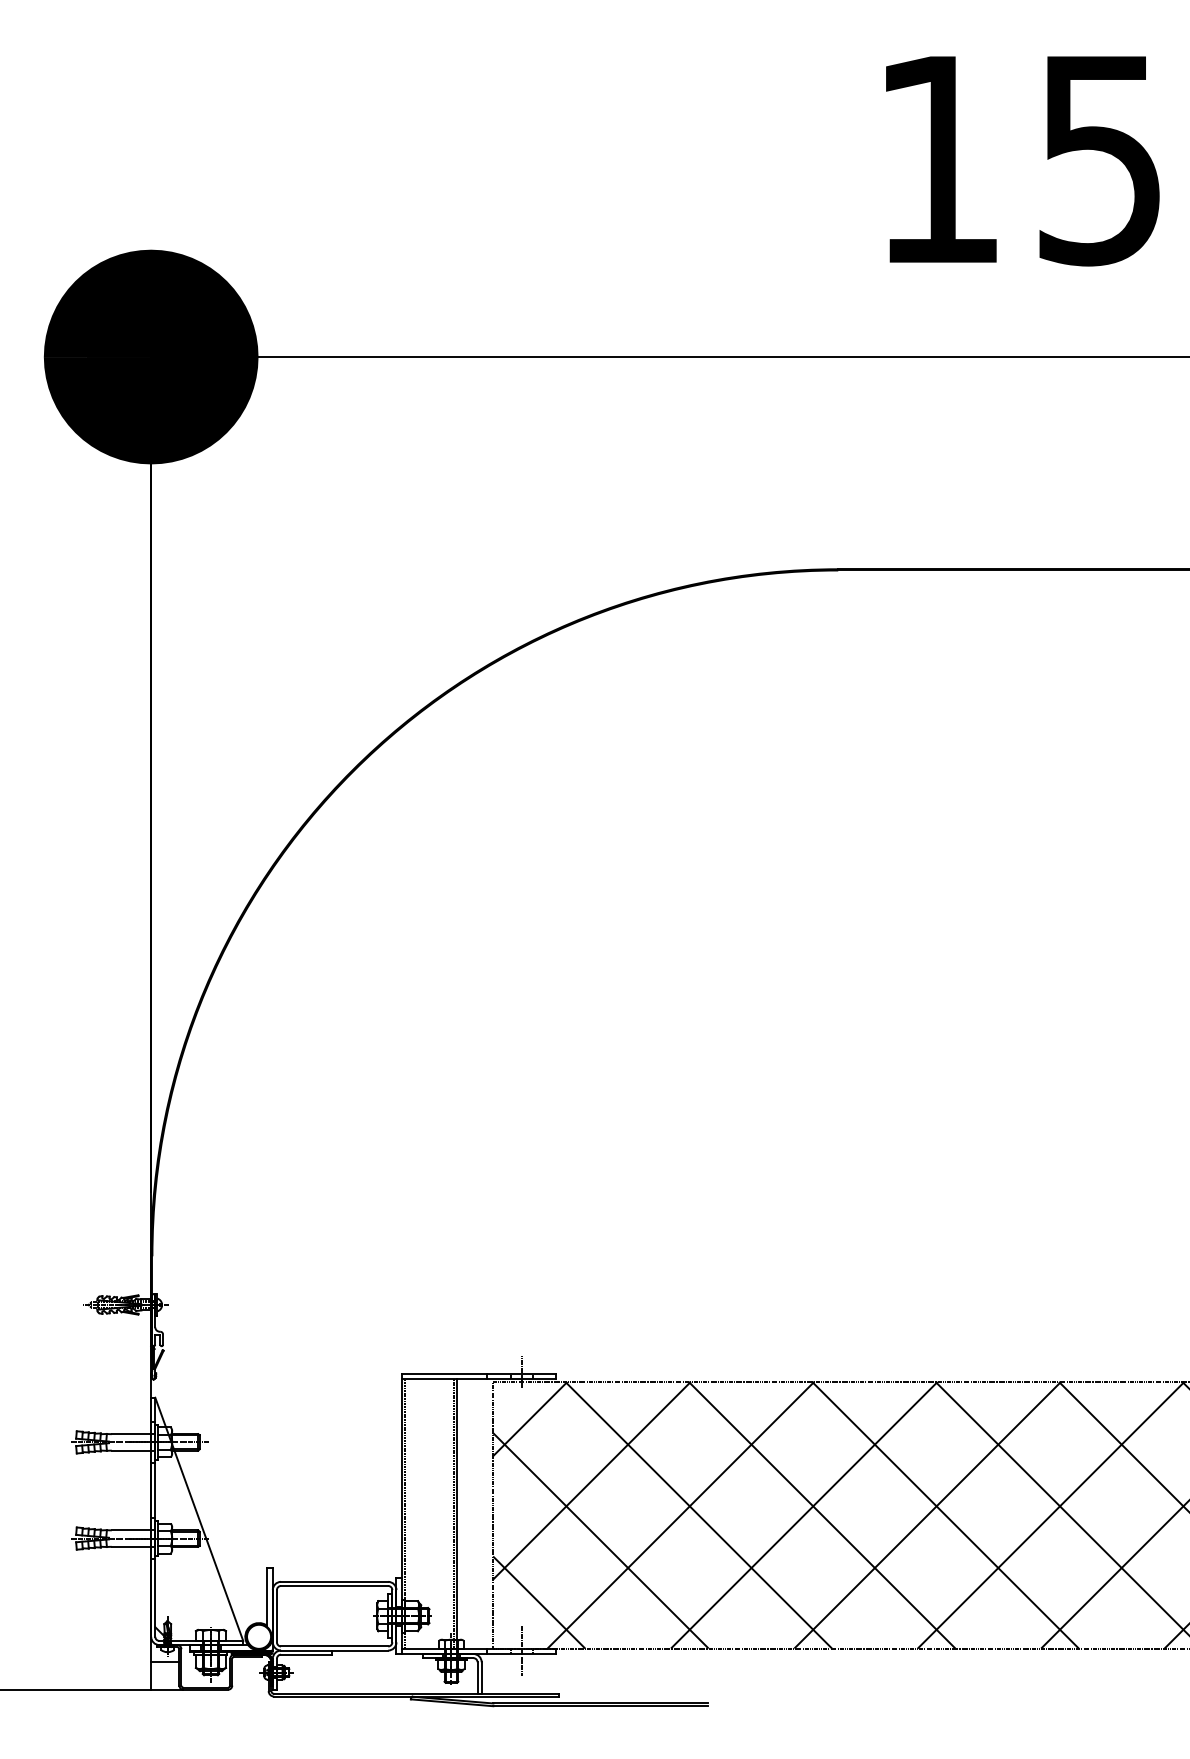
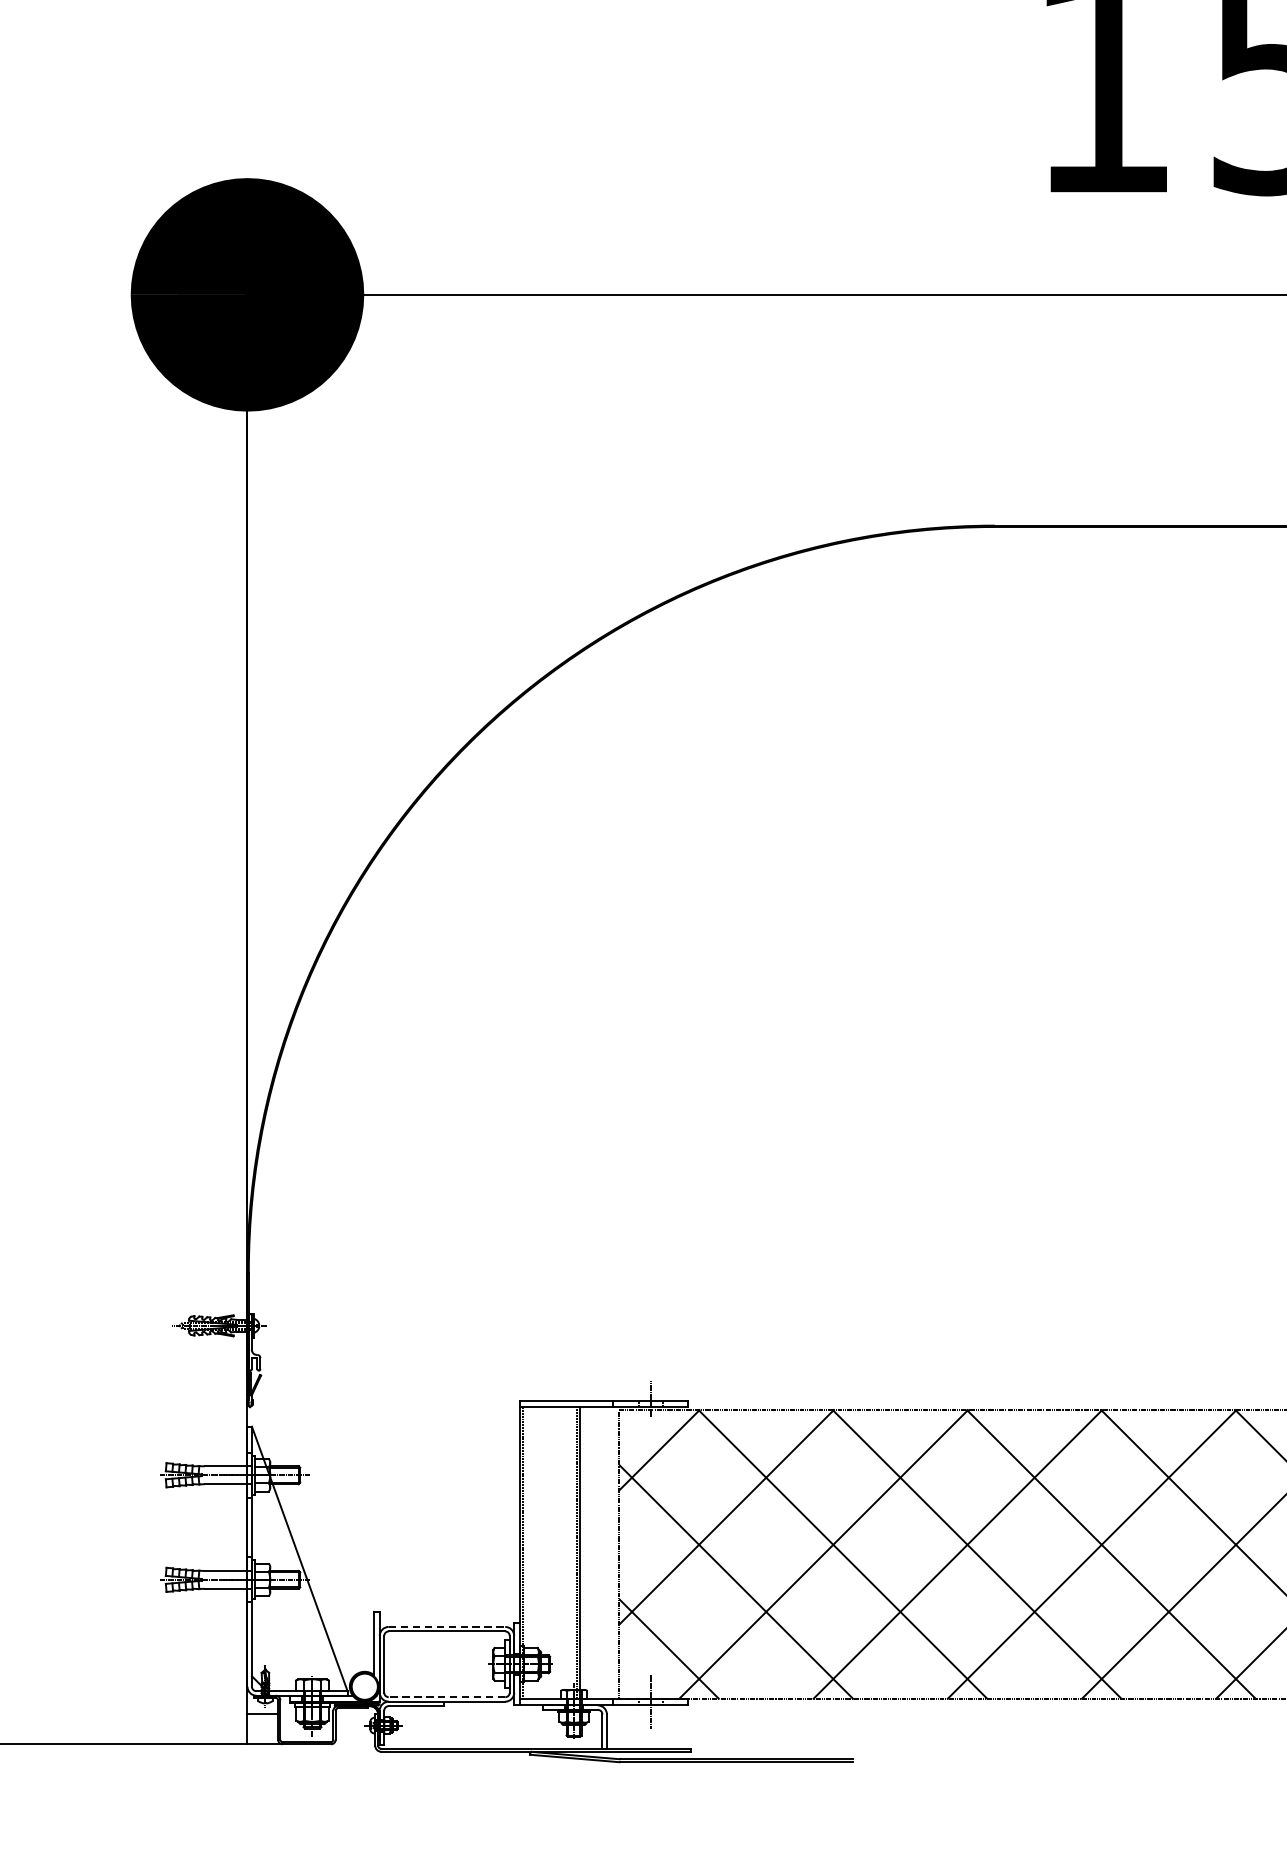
line: (334, 1581) -> (446, 1626), solid -> dashed
line: (334, 1646) -> (446, 1697), solid -> dashed

